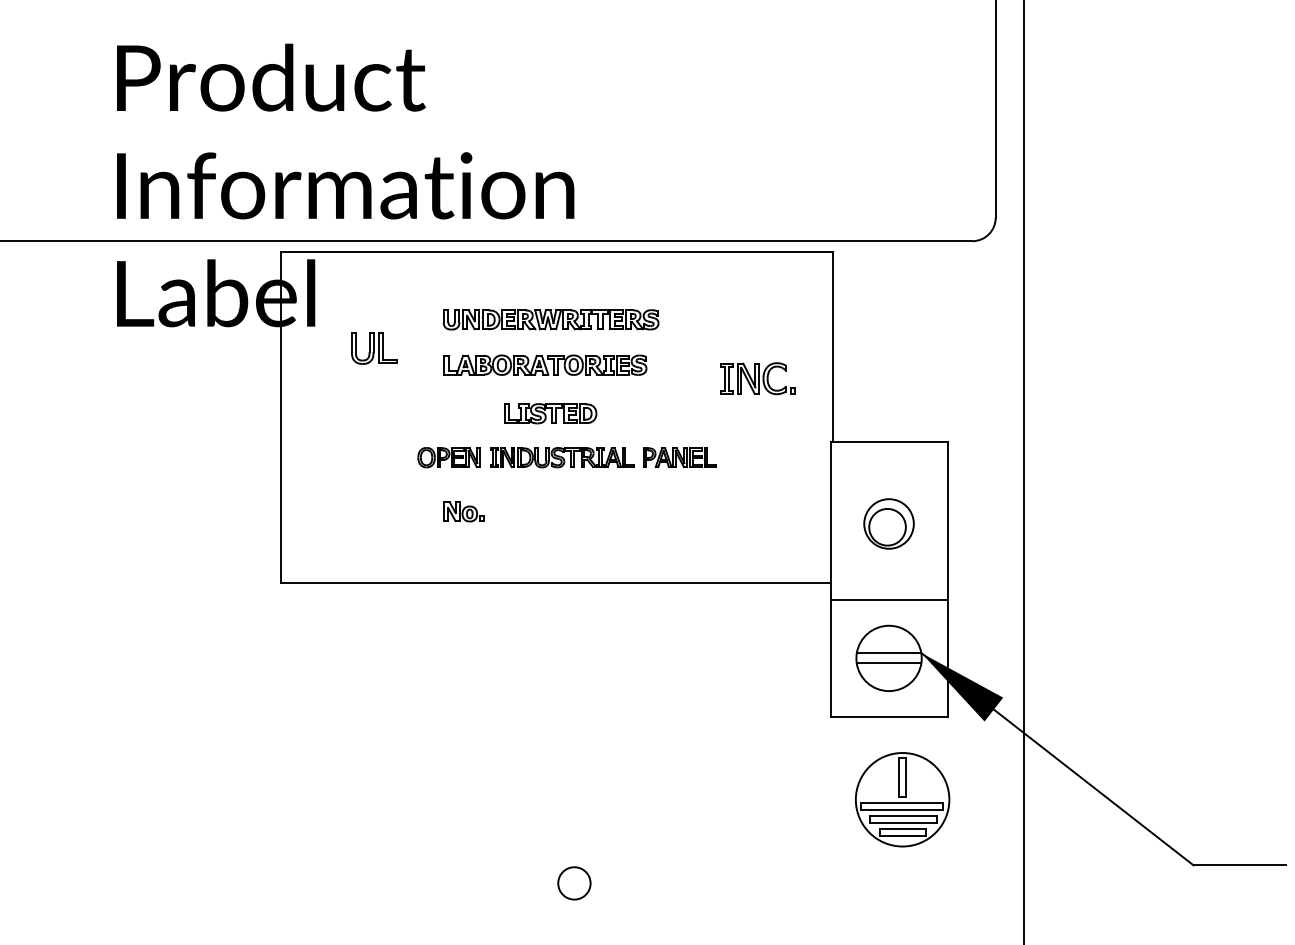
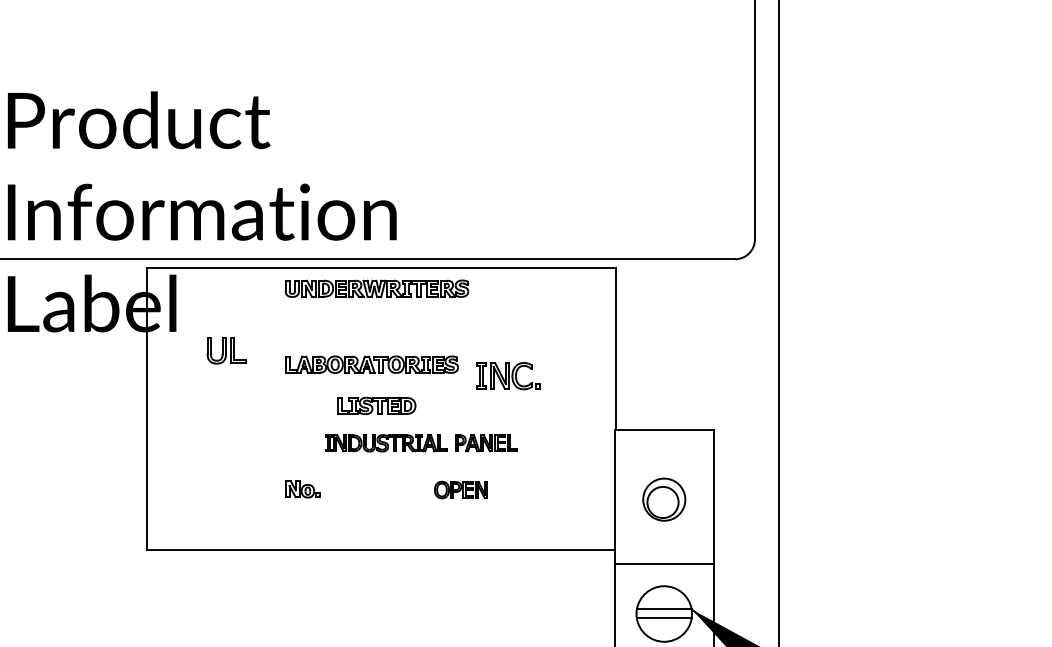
part: (550, 319) -> (376, 288), moved
part: (757, 378) -> (507, 375), moved
part: (448, 457) -> (460, 489), moved

